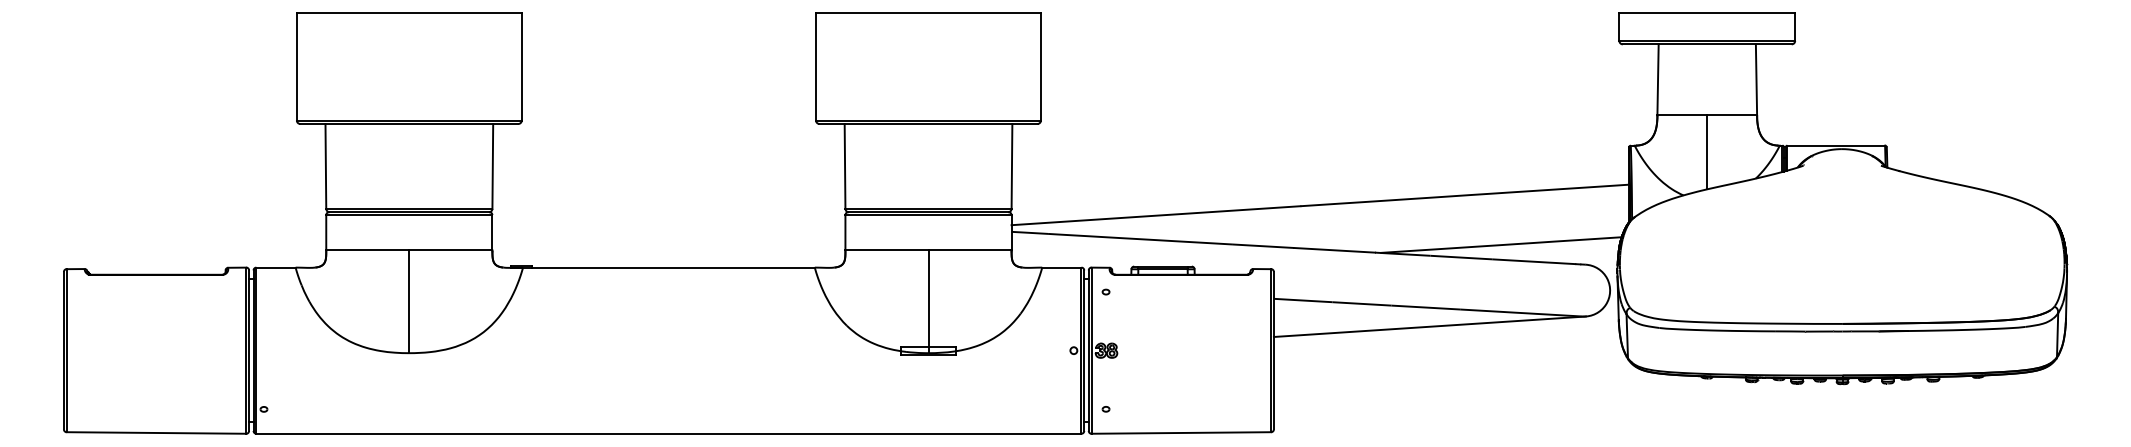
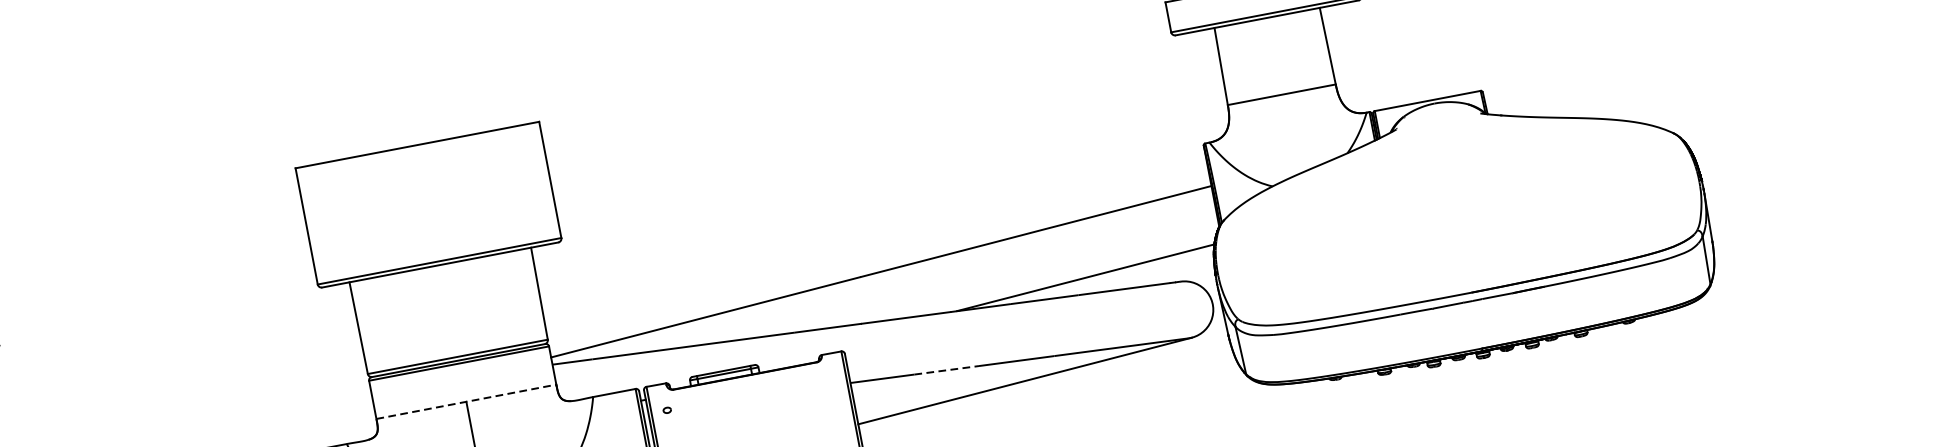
line: (1707, 152) -> (1289, 134), removed
line: (929, 250) -> (467, 401), solid -> dashed
line: (1363, 303) -> (948, 369), solid -> dashed

